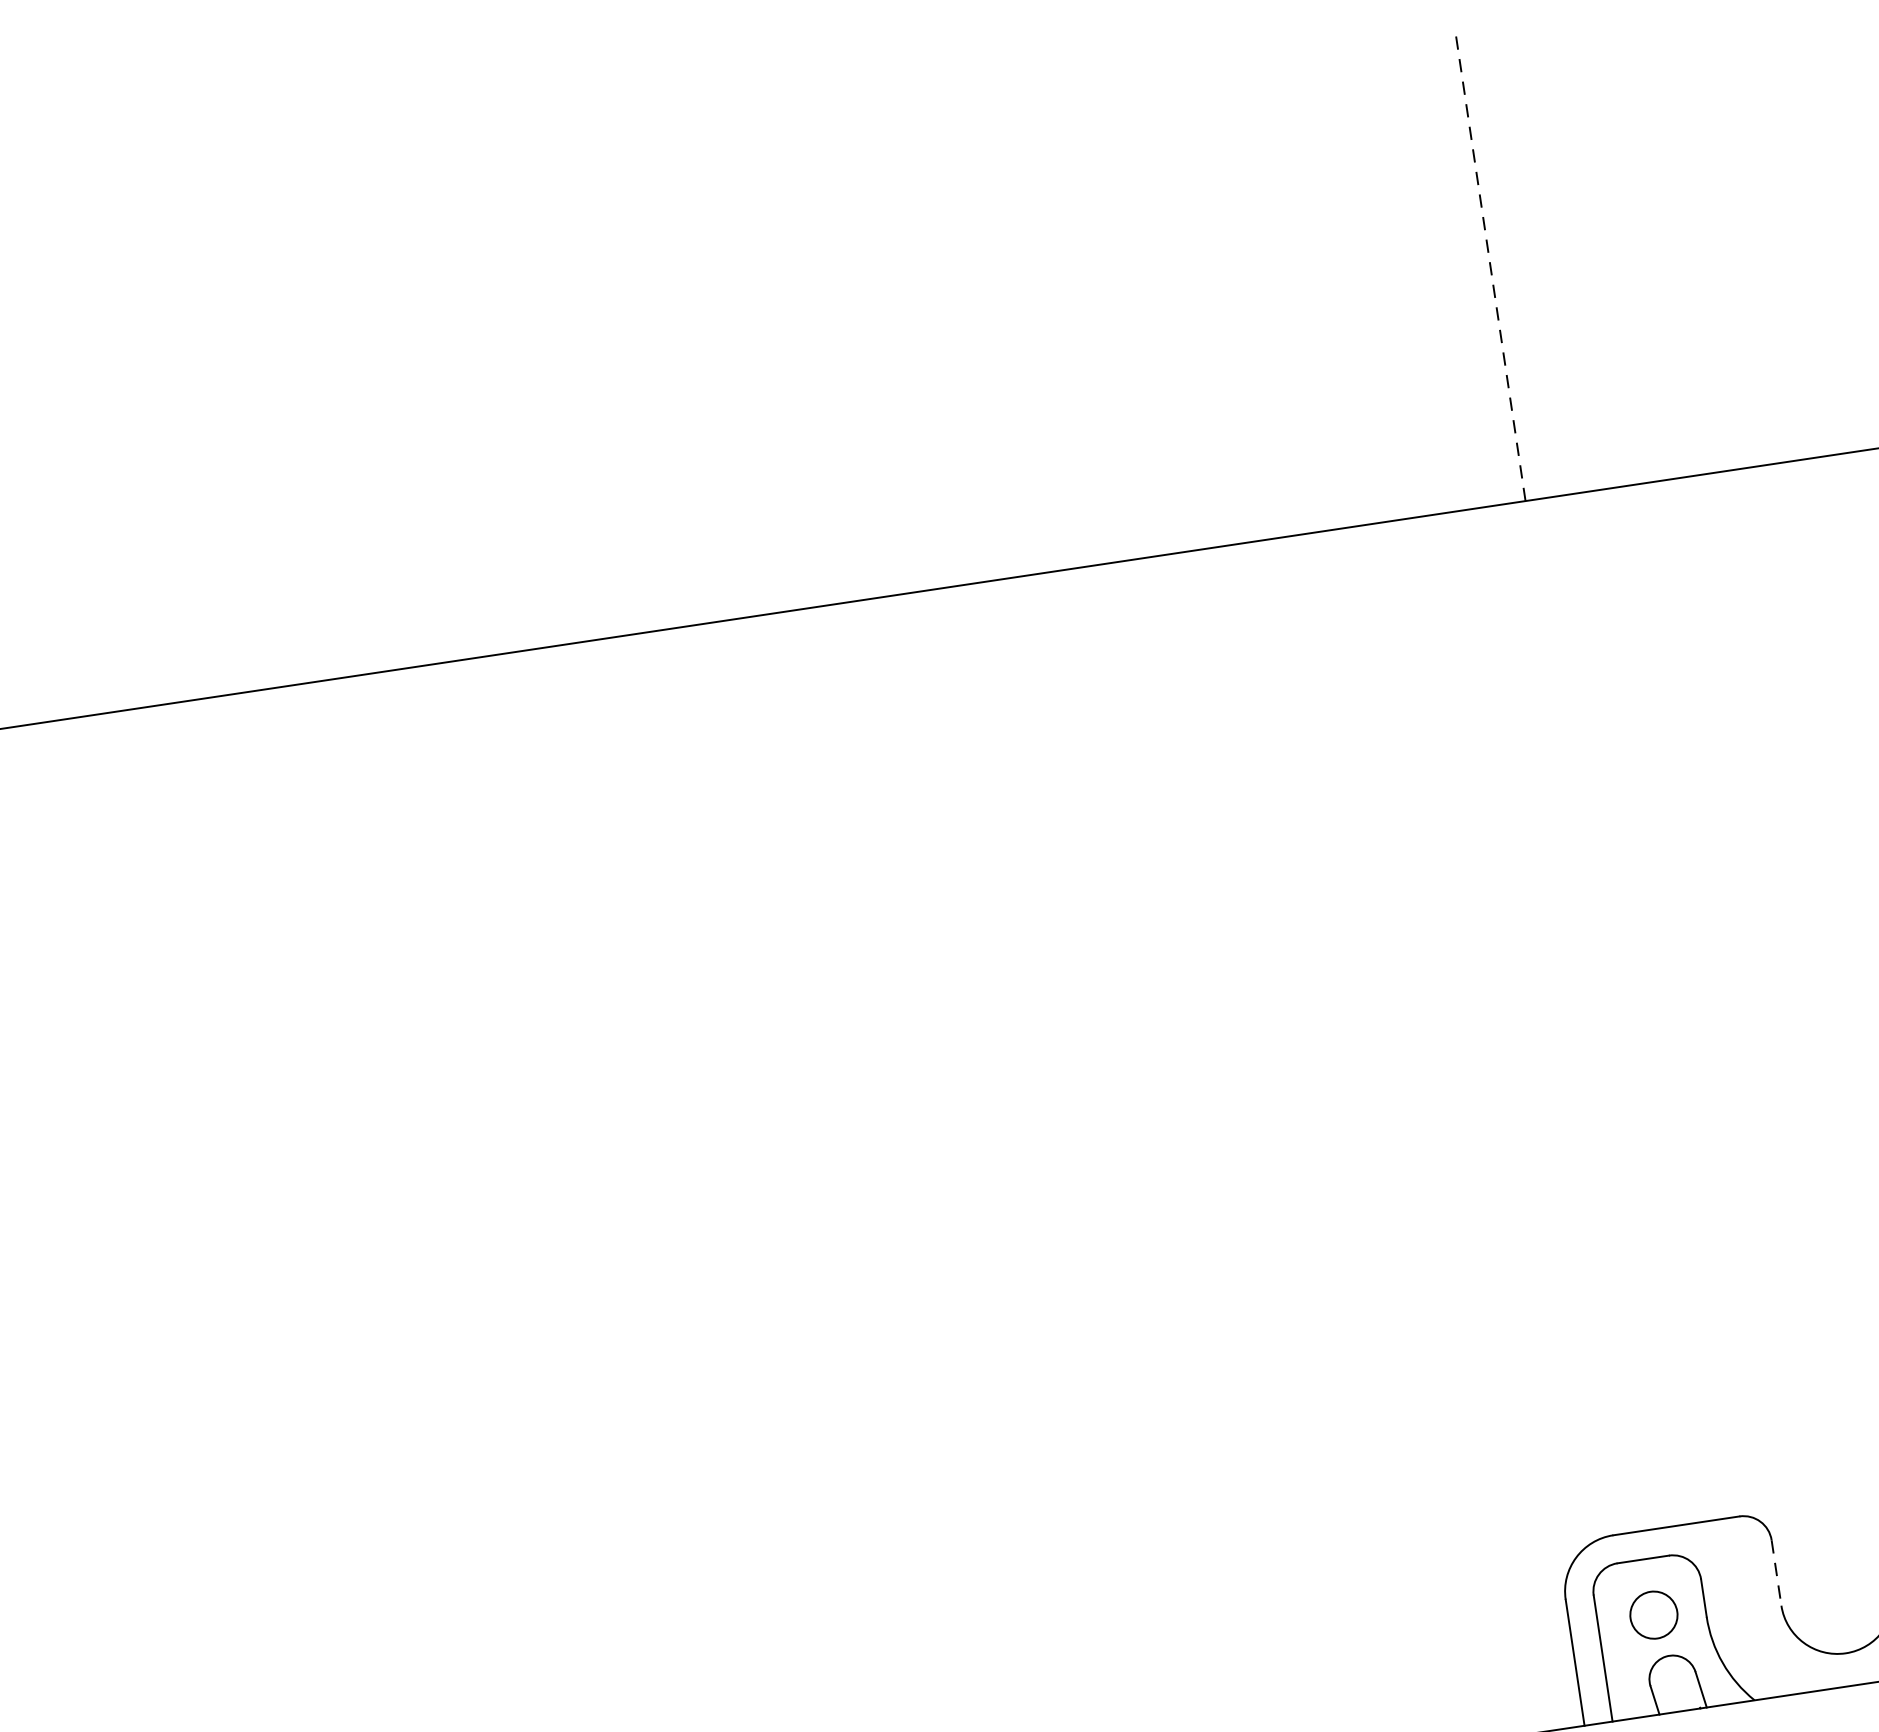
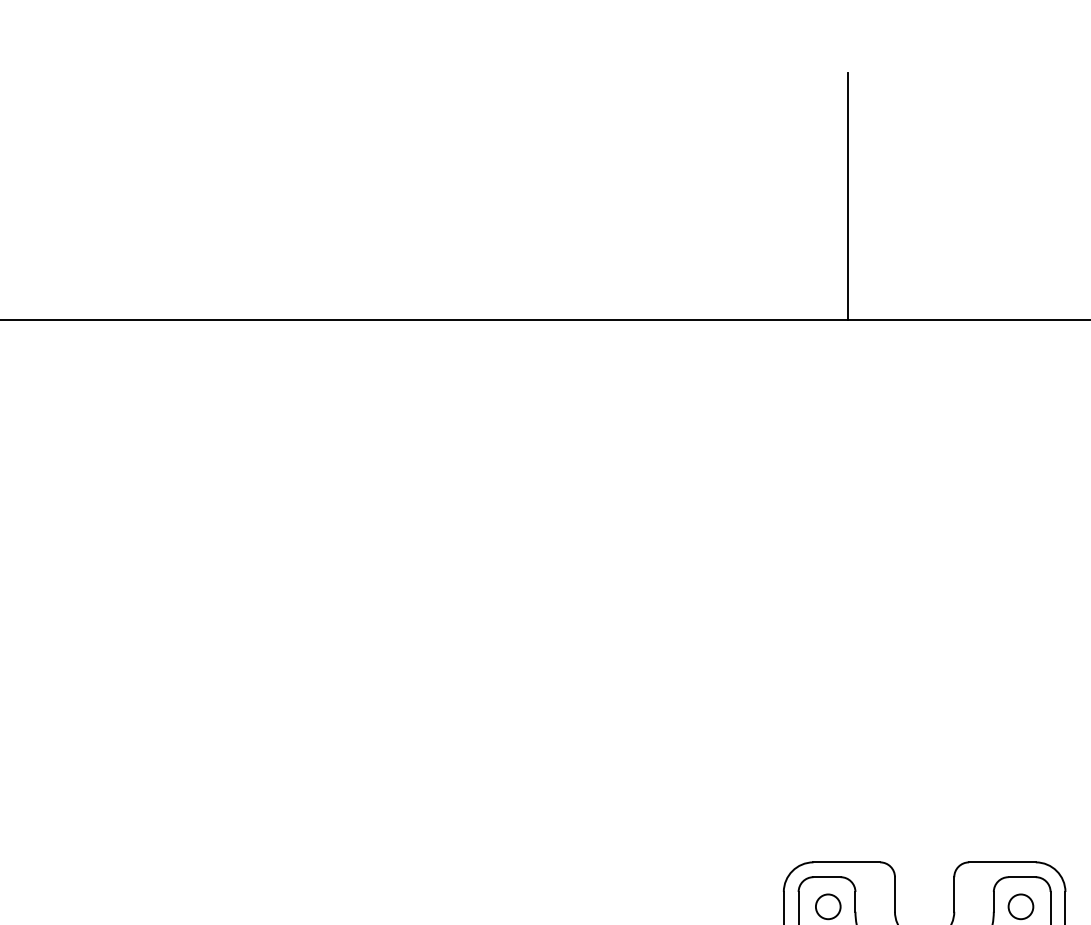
line: (1491, 266) -> (848, 196), dashed -> solid
line: (1775, 1573) -> (894, 894), dashed -> solid

